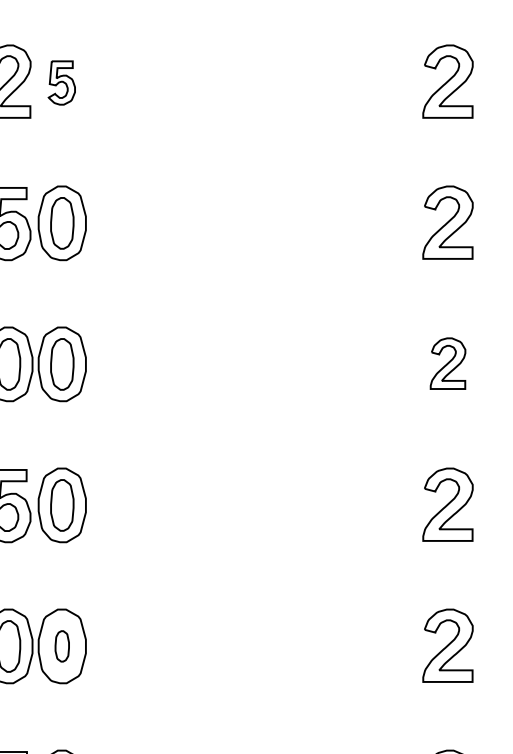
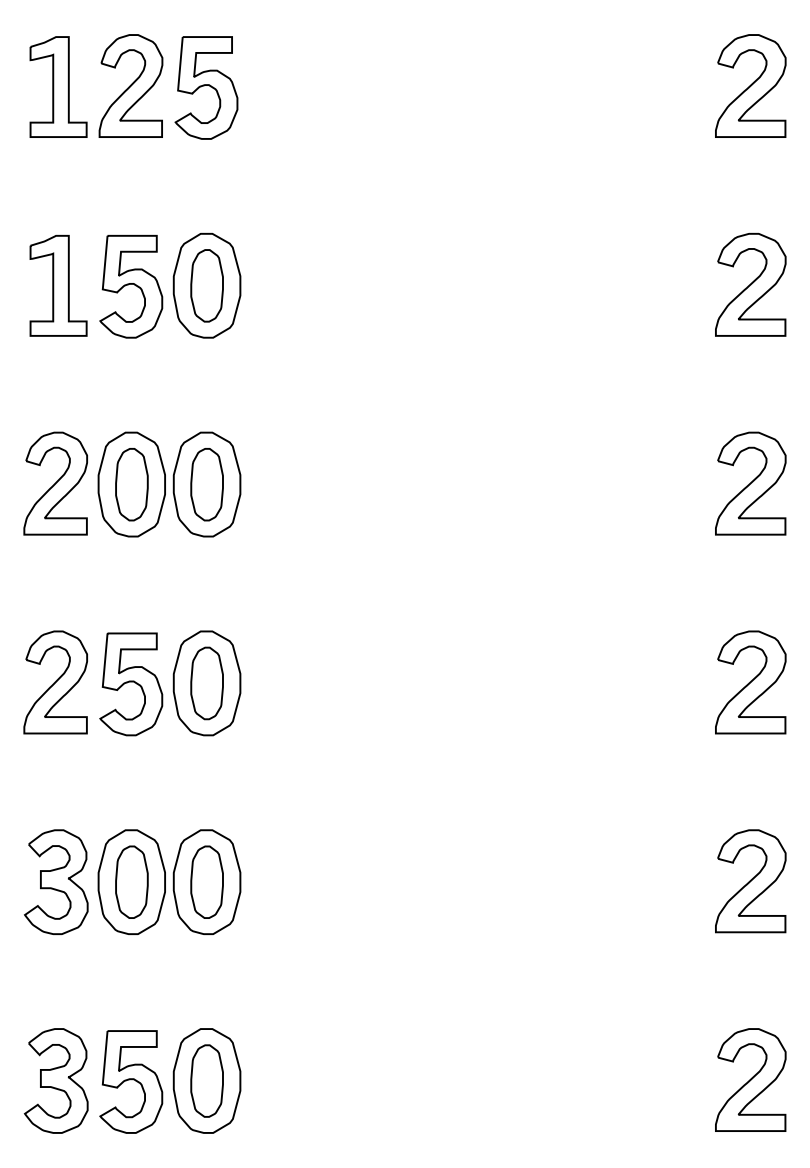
part: (61, 82) -> (206, 87), size x1.67
part: (447, 363) -> (750, 483), size x1.43
part: (61, 645) -> (206, 881), size x1.67

